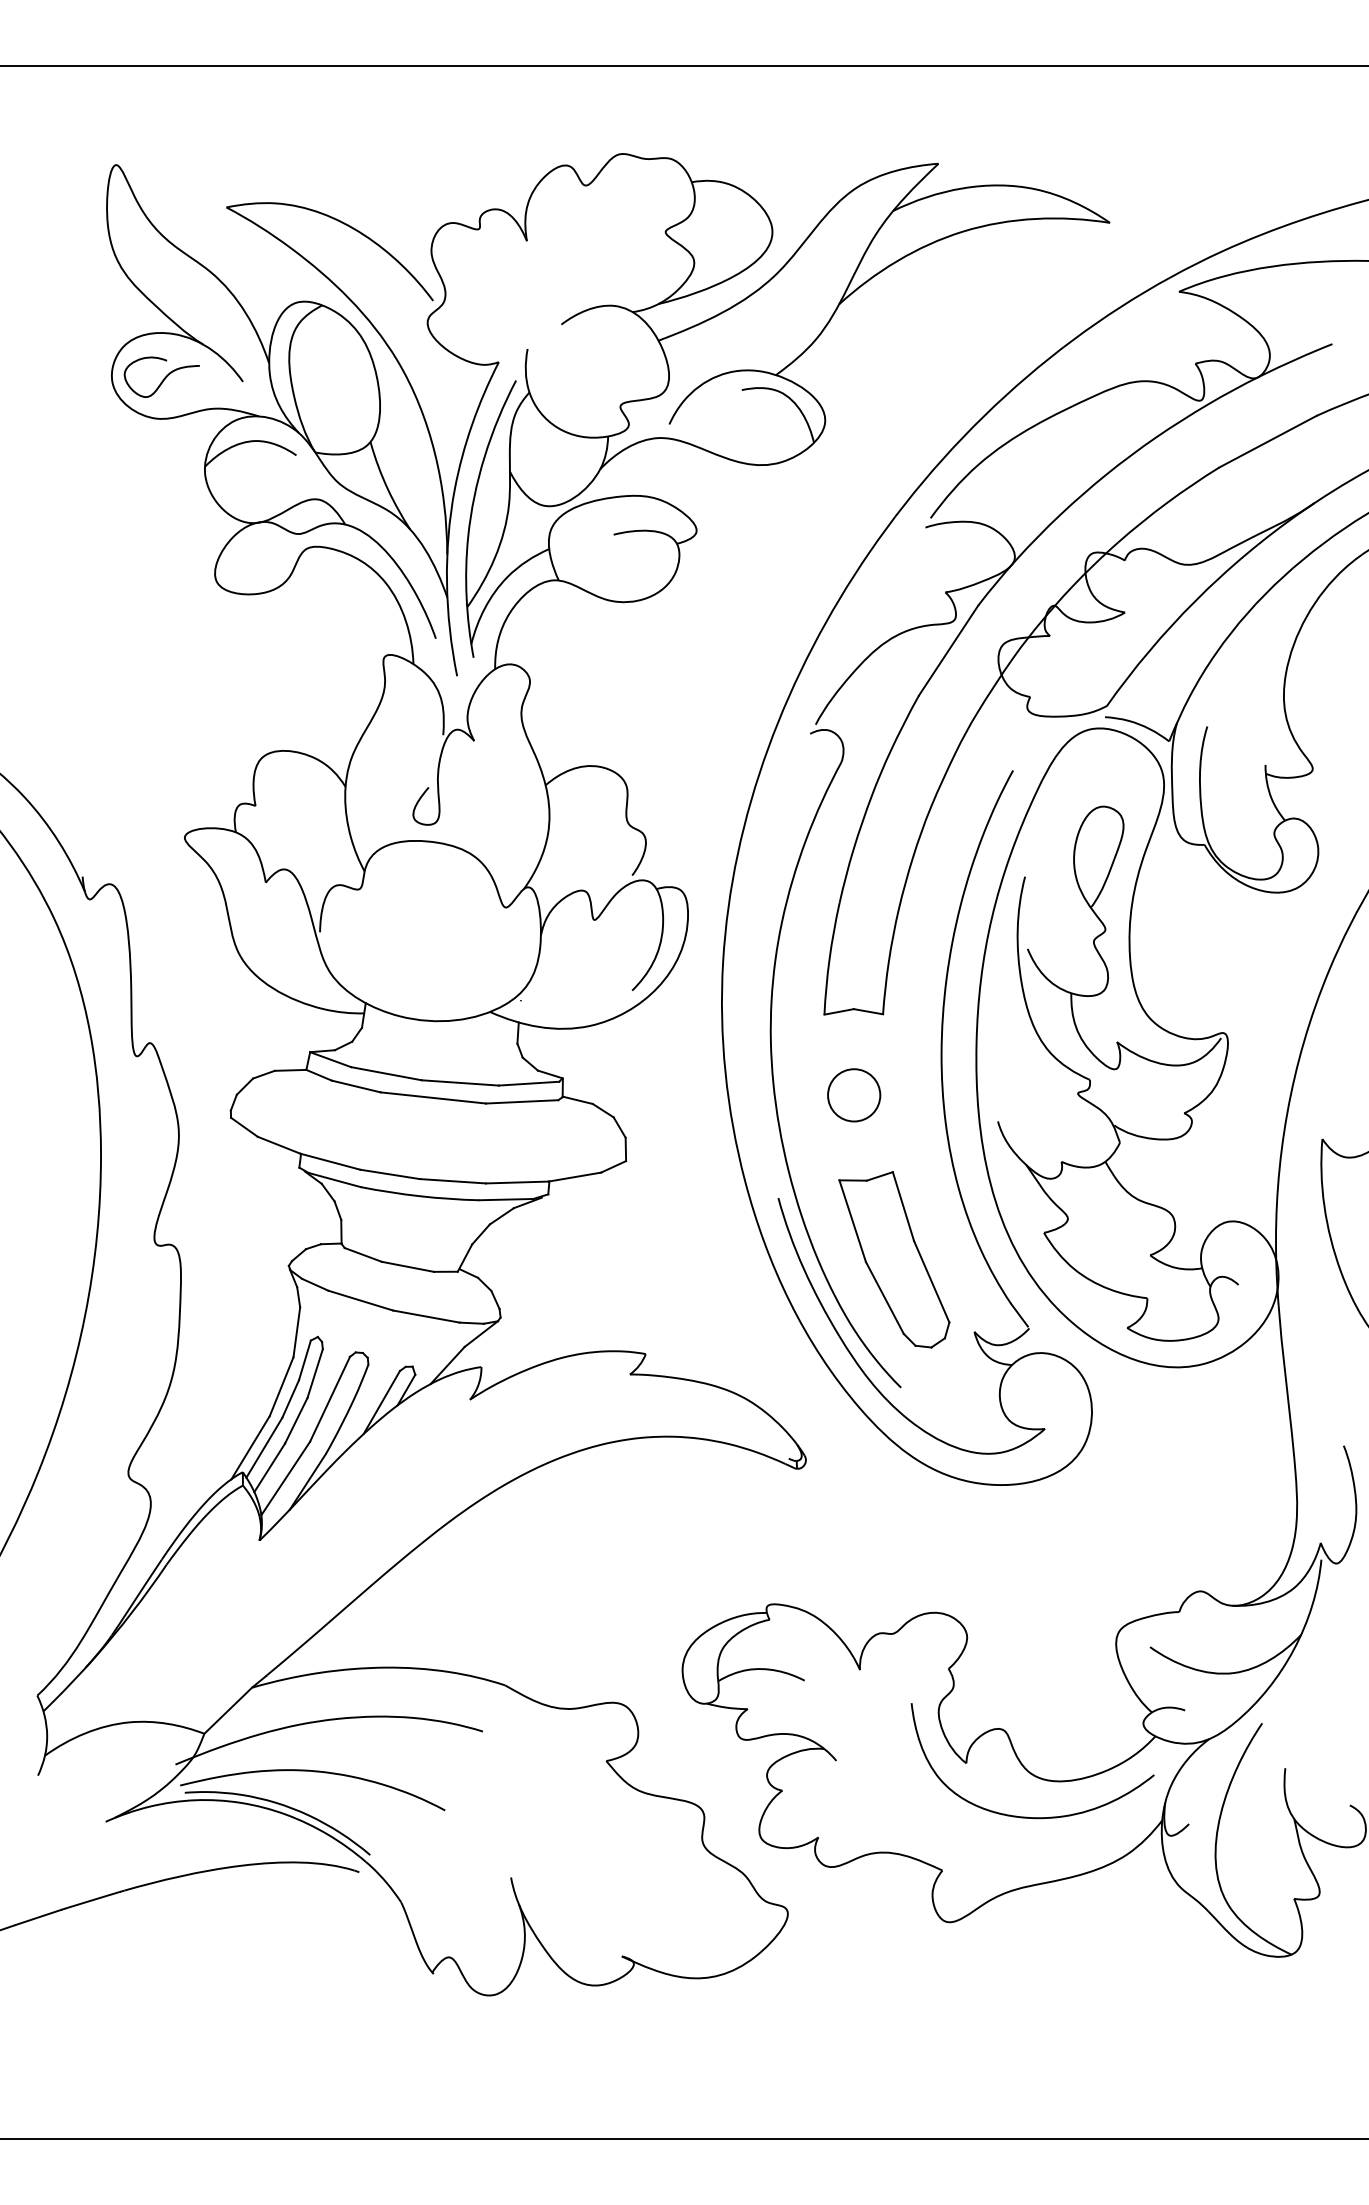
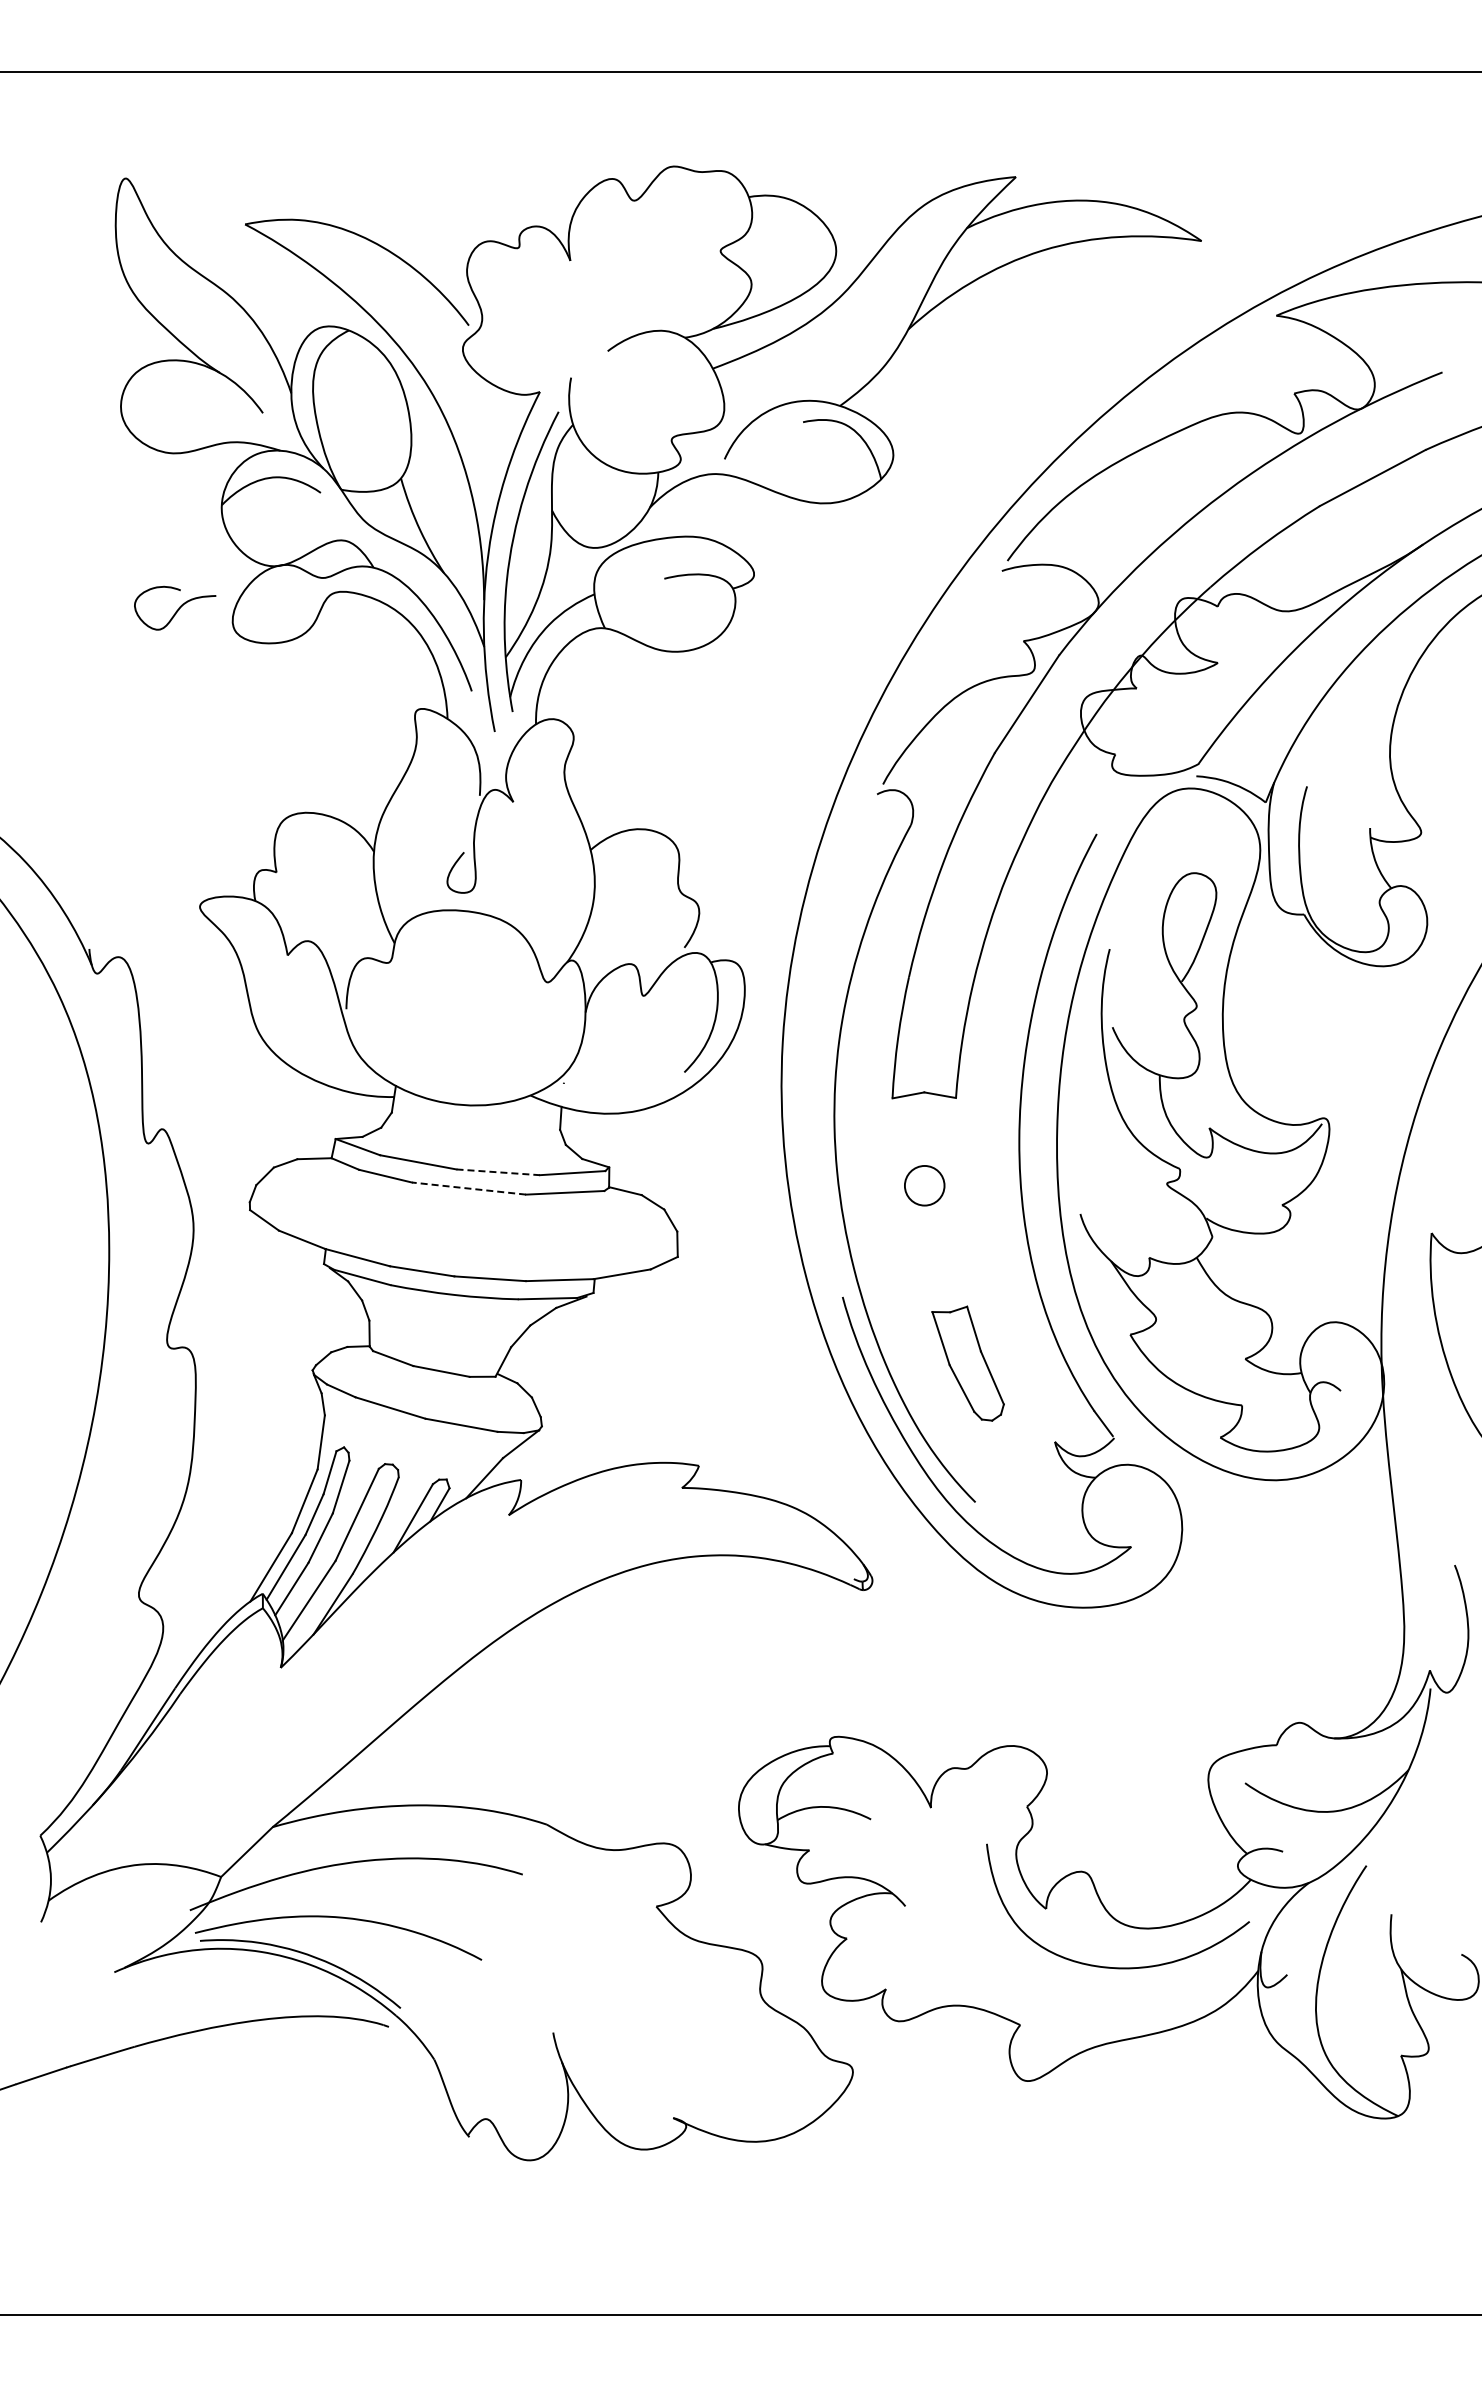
curve: (164, 378) -> (177, 609), moved
line: (460, 1083) -> (498, 1172), solid -> dashed
circle: (853, 1095) -> (924, 1185), size x0.7
line: (432, 1097) -> (468, 1188), solid -> dashed
part: (893, 1259) -> (967, 1363), size x0.6

